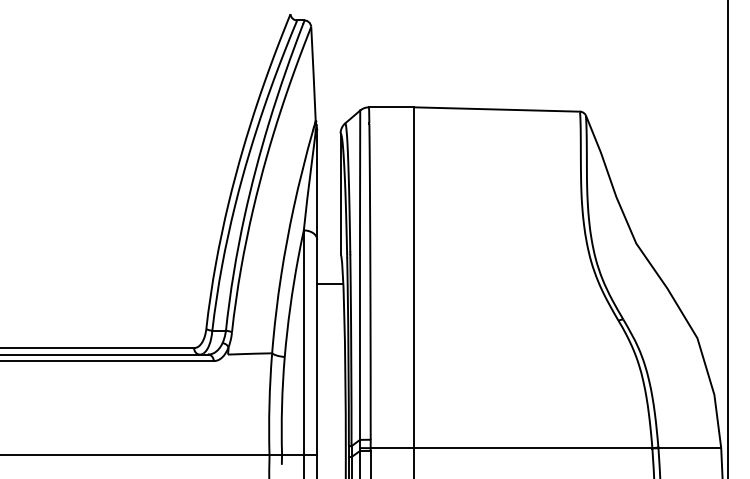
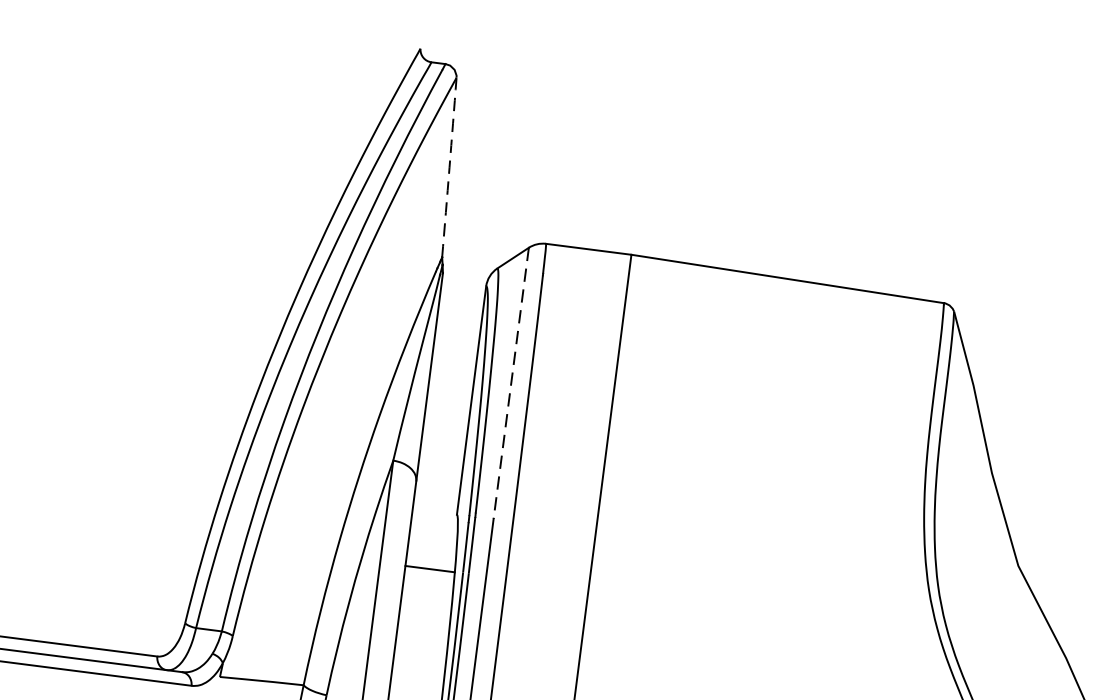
arc: (313, 74) -> (449, 168), solid -> dashed
line: (360, 182) -> (511, 383), solid -> dashed

